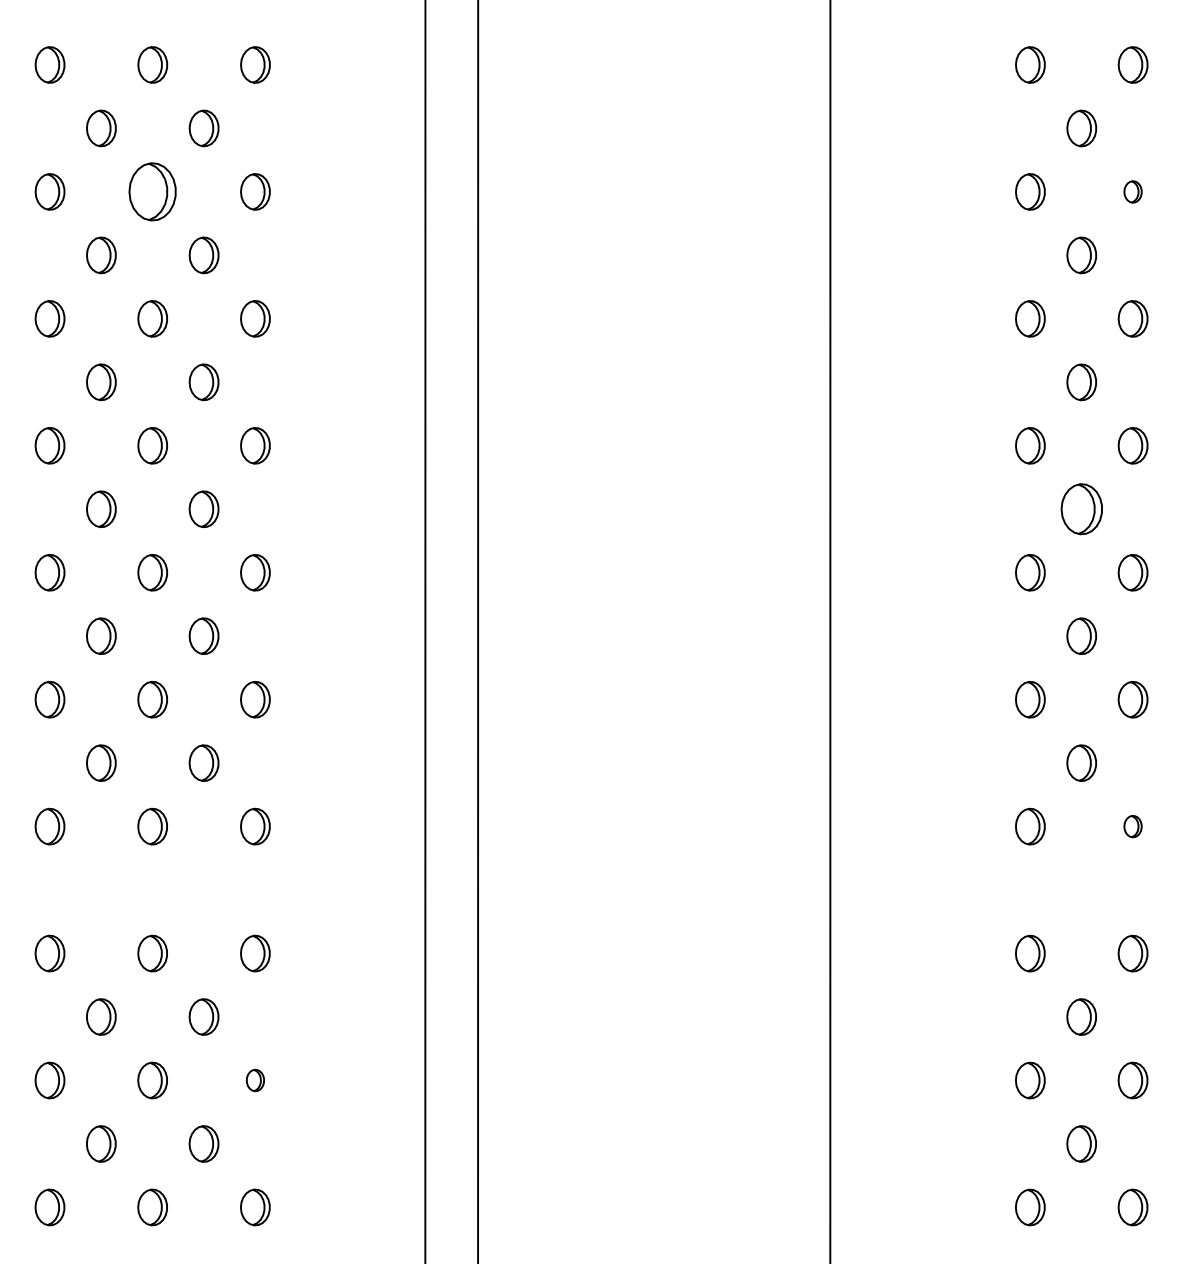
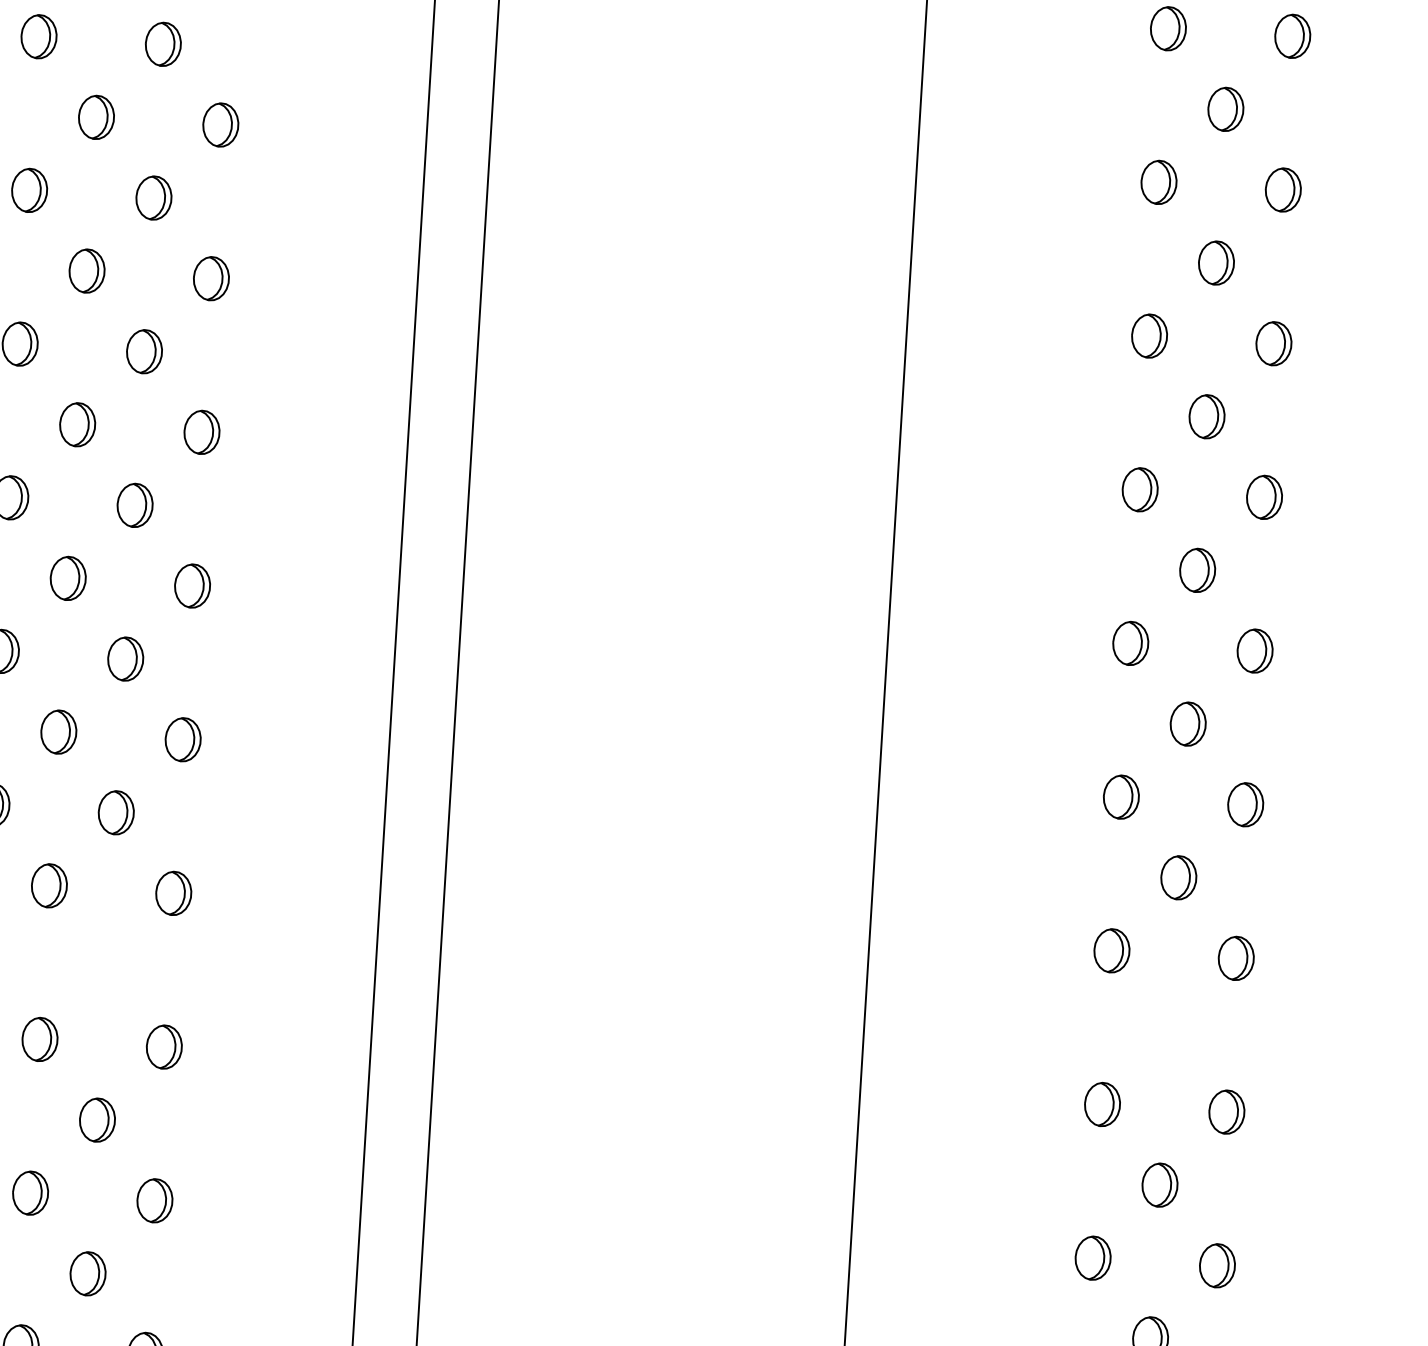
part: (152, 191) -> (96, 116), size x0.62
part: (1132, 191) -> (1282, 189), size x1.67
part: (1081, 509) -> (1197, 570), size x0.71
part: (1132, 826) -> (1235, 958), size x1.67
part: (255, 1080) -> (155, 1200), size x1.67

